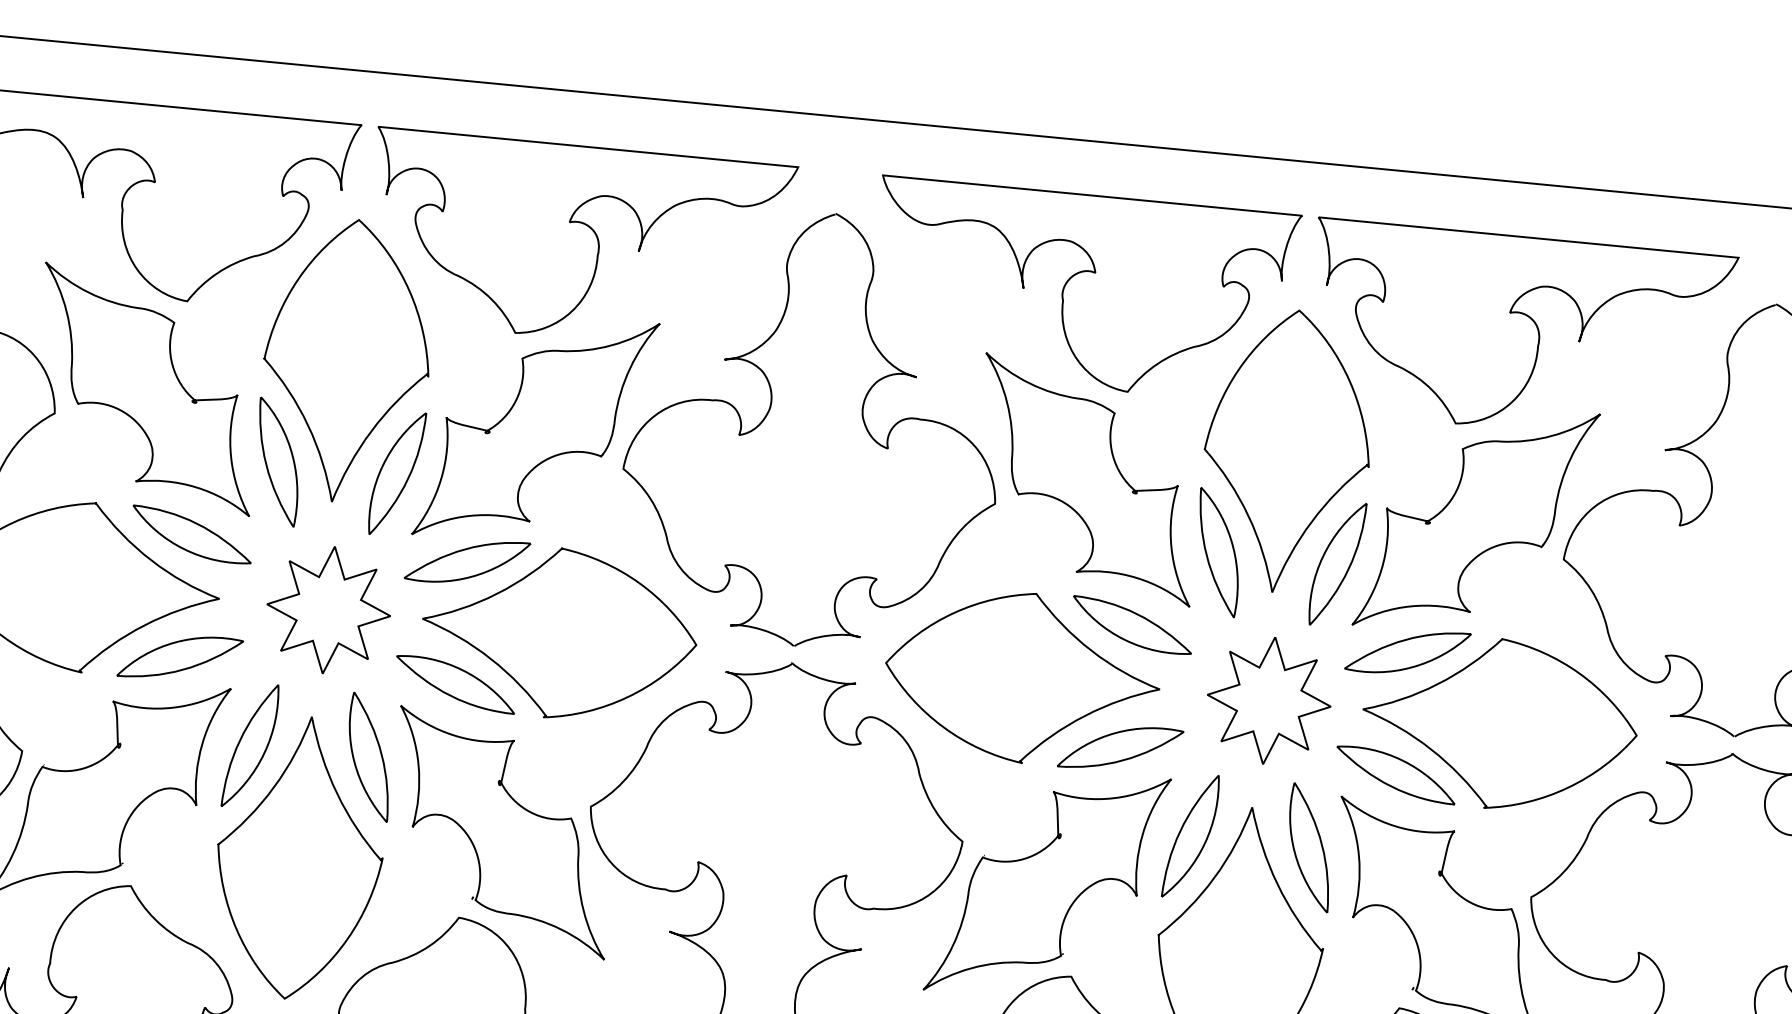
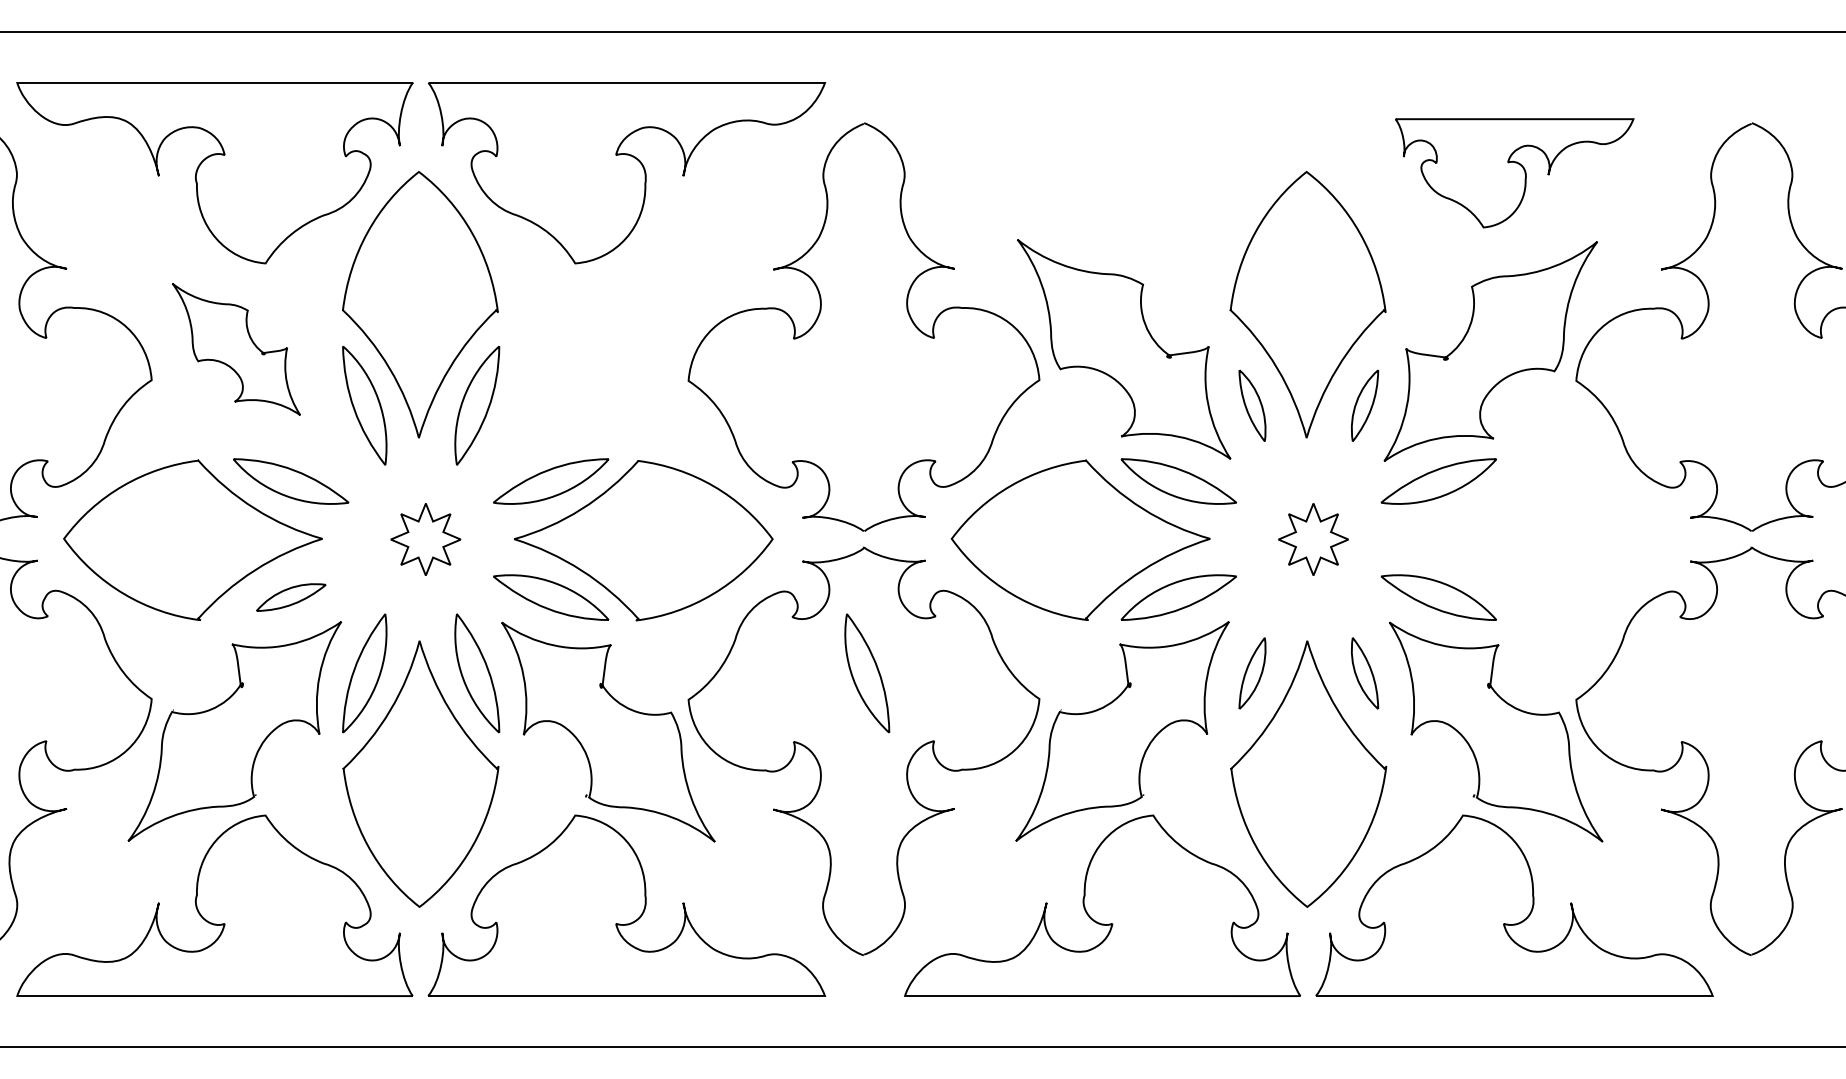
curve: (1070, 280) -> (1089, 164), removed
part: (1519, 333) -> (1514, 173), size x0.6
part: (147, 389) -> (236, 349), size x0.6
part: (536, 429) -> (603, 351), removed
part: (1218, 552) -> (1252, 405), size x0.6
part: (1336, 563) -> (1364, 405), size x0.6
part: (328, 610) -> (425, 539), size x0.6
part: (180, 657) -> (291, 597), size x0.6
part: (1269, 700) -> (1313, 539), size x0.6
part: (1500, 723) -> (1531, 540), removed
part: (783, 797) -> (867, 673), added
part: (1190, 836) -> (1252, 673), size x0.6
part: (1309, 847) -> (1364, 673), size x0.6

